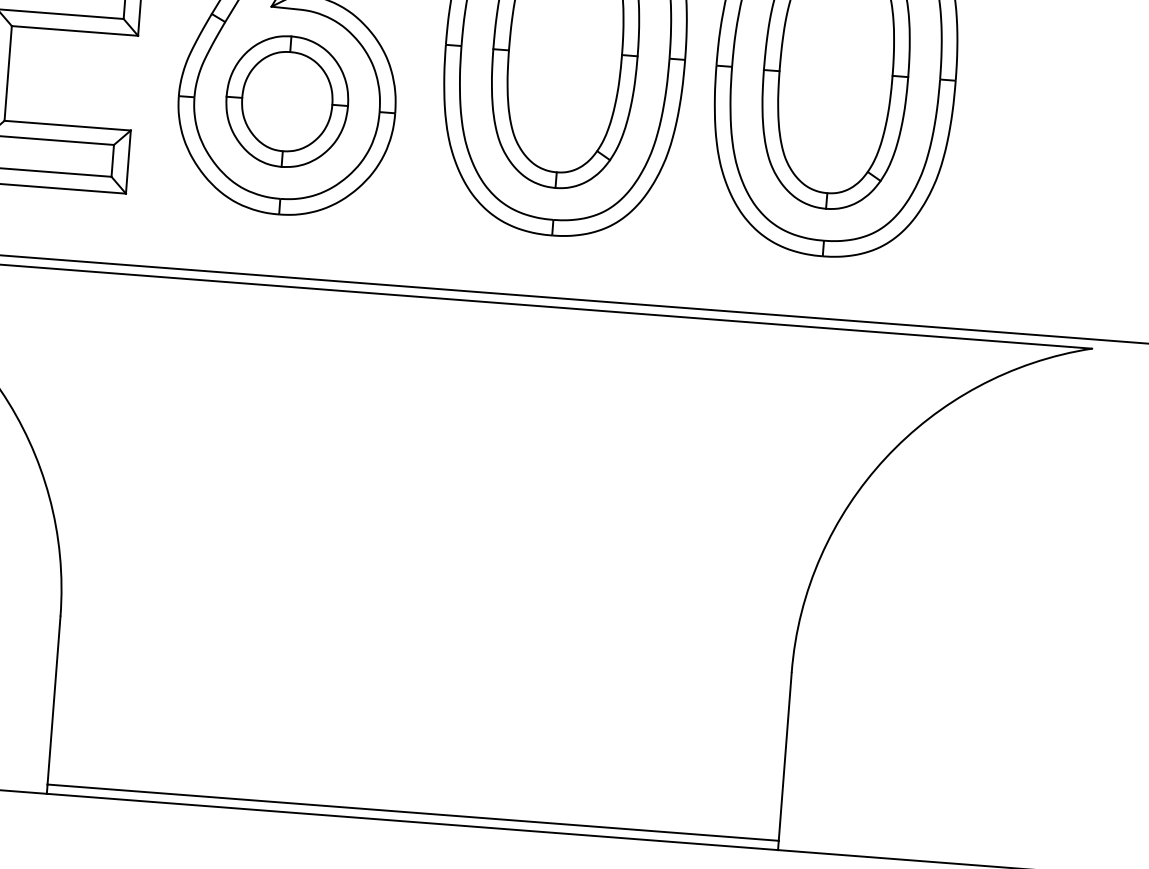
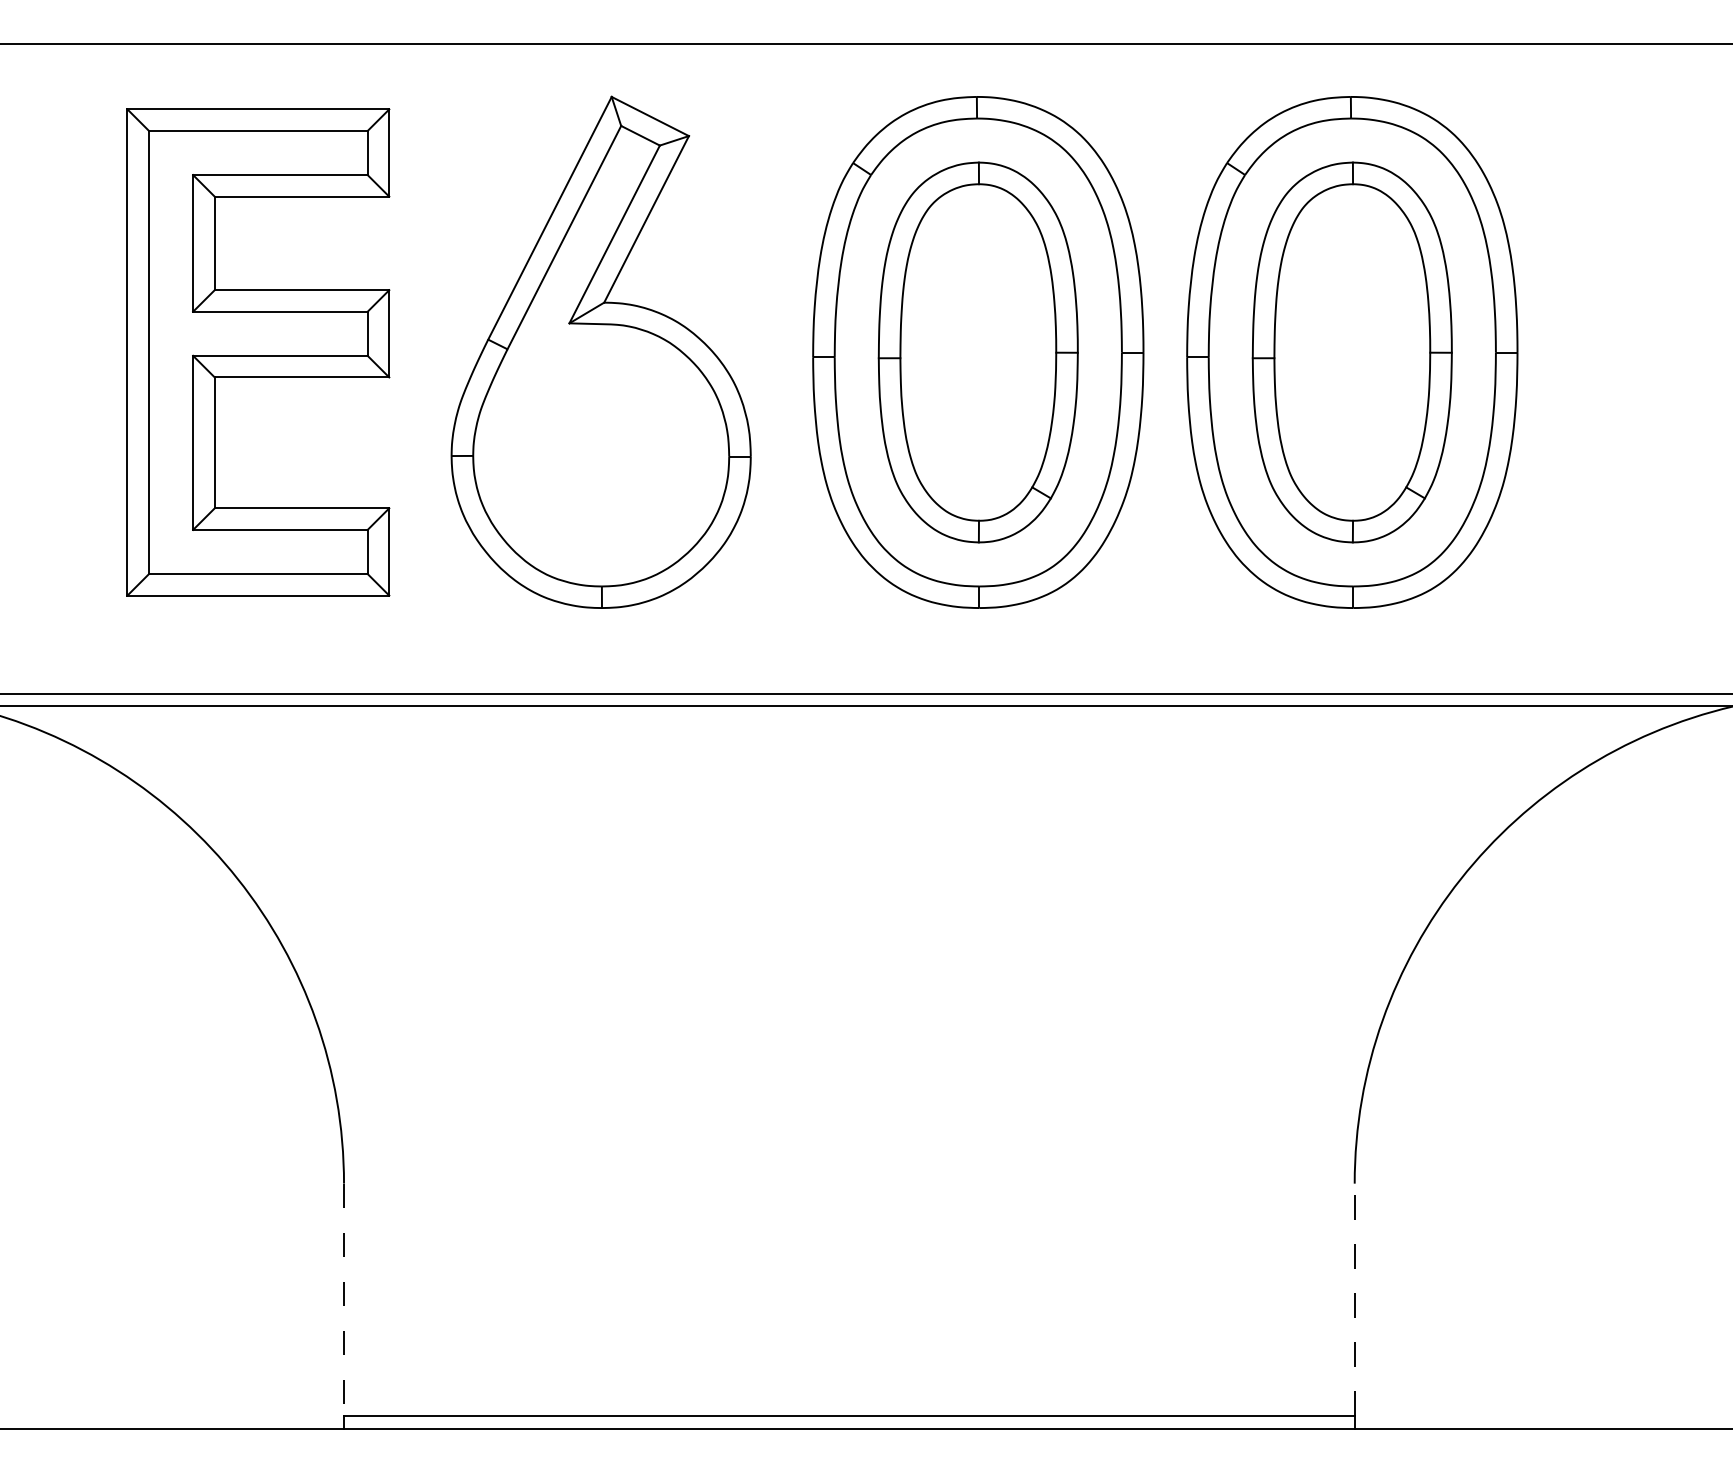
part: (287, 101) -> (601, 452), removed
line: (54, 701) -> (344, 1300), solid -> dashed
line: (785, 756) -> (1354, 1299), solid -> dashed

